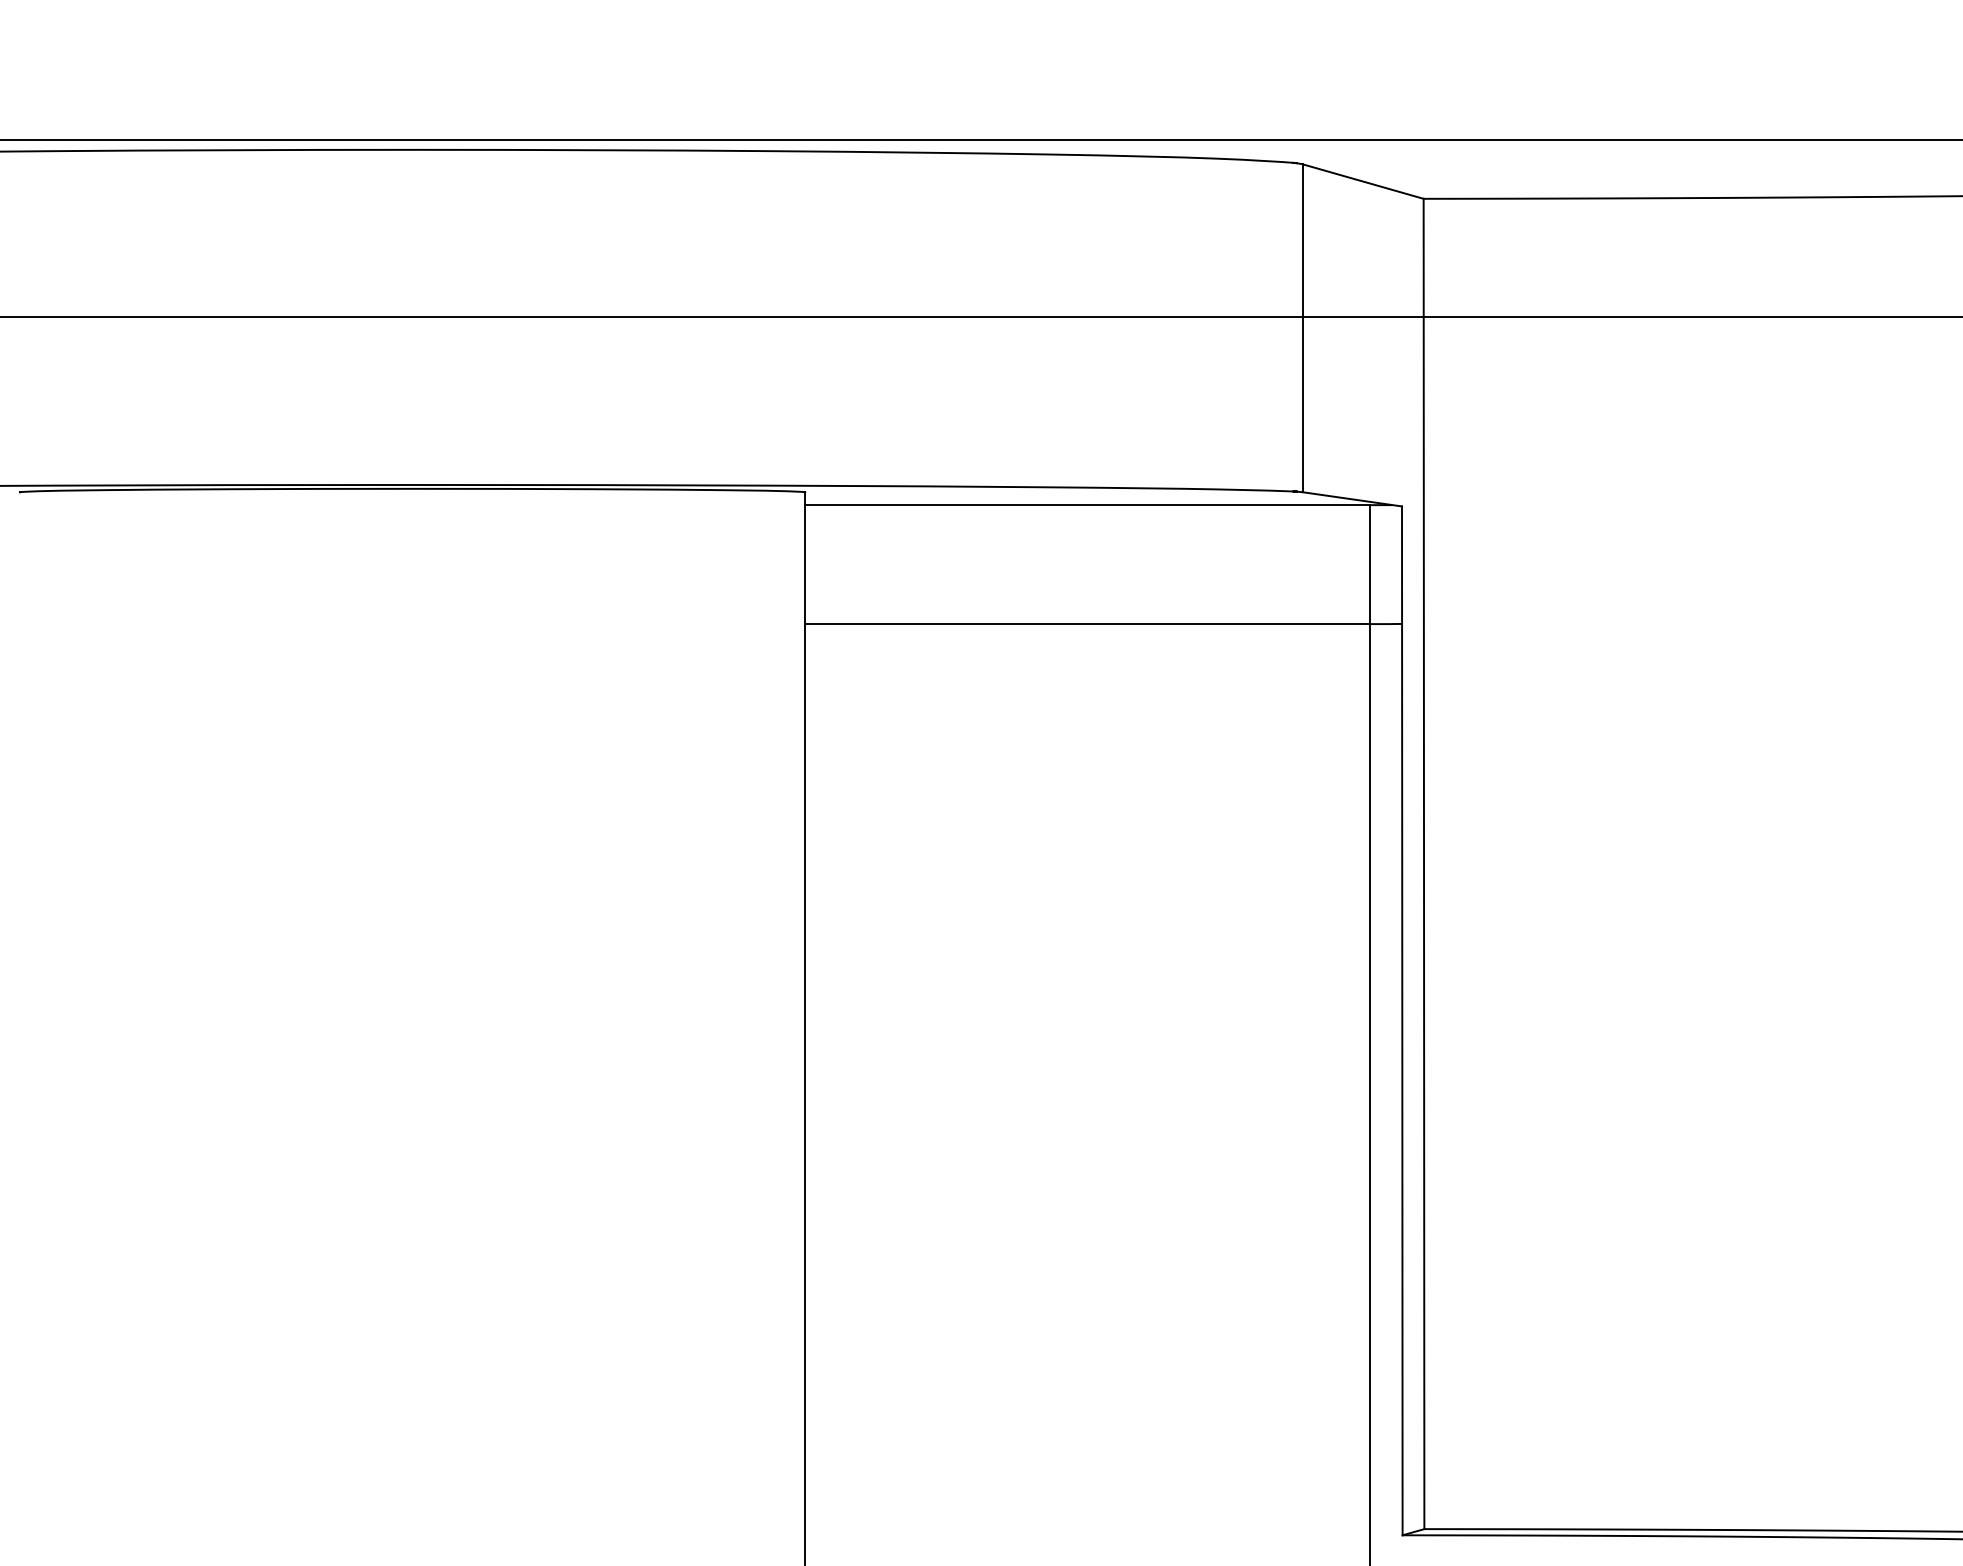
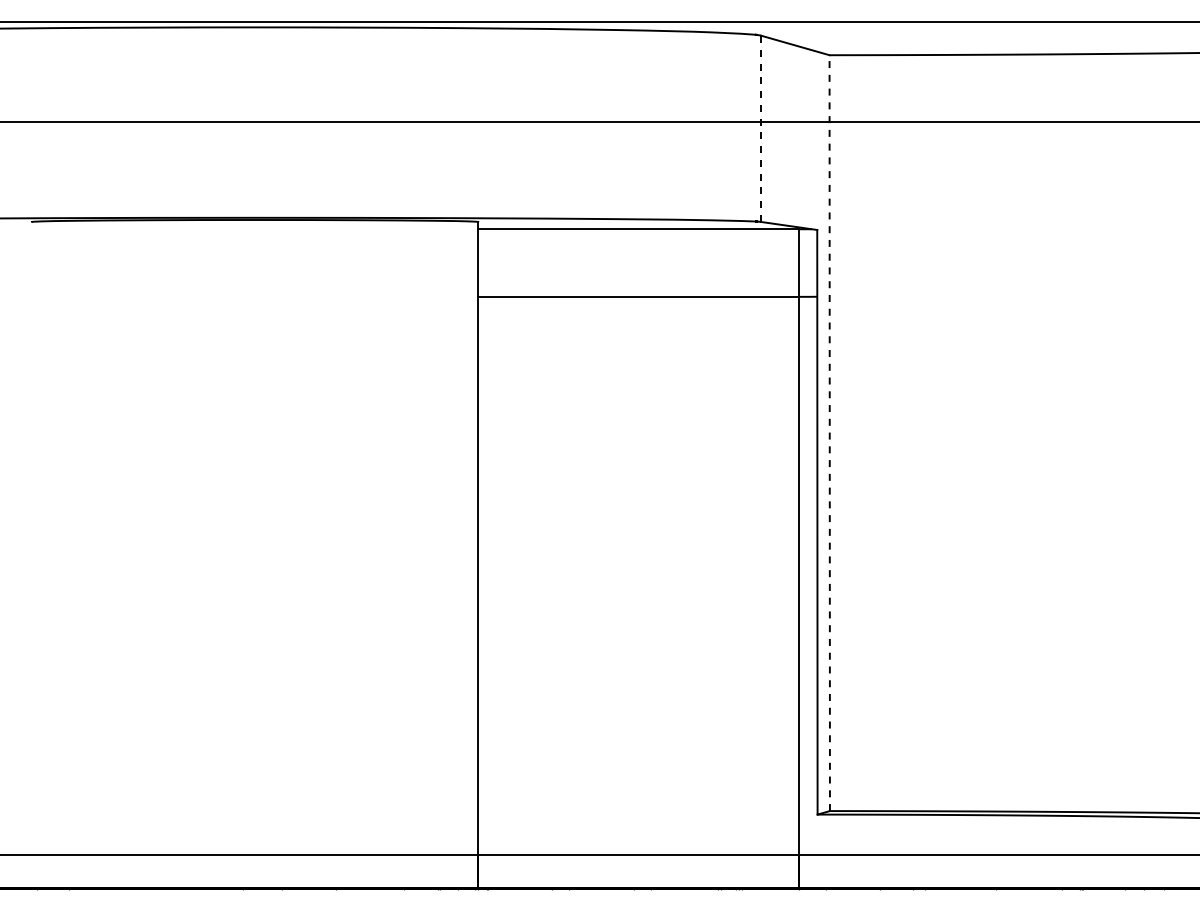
line: (1303, 327) -> (761, 128), solid -> dashed
line: (1423, 864) -> (829, 433), solid -> dashed

